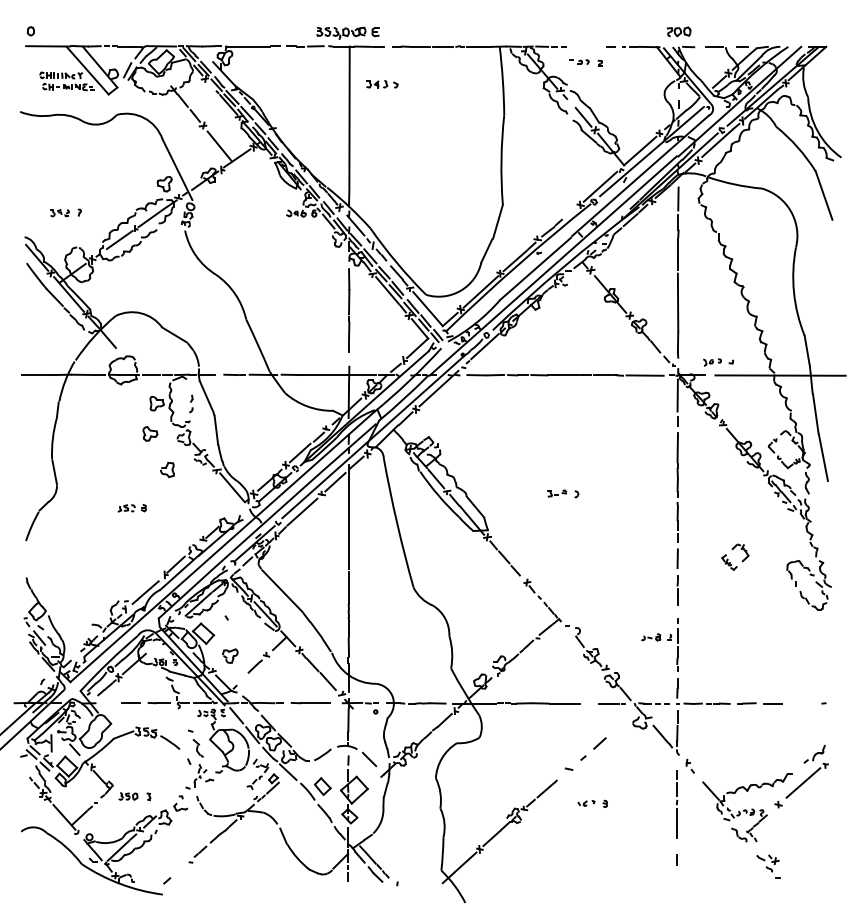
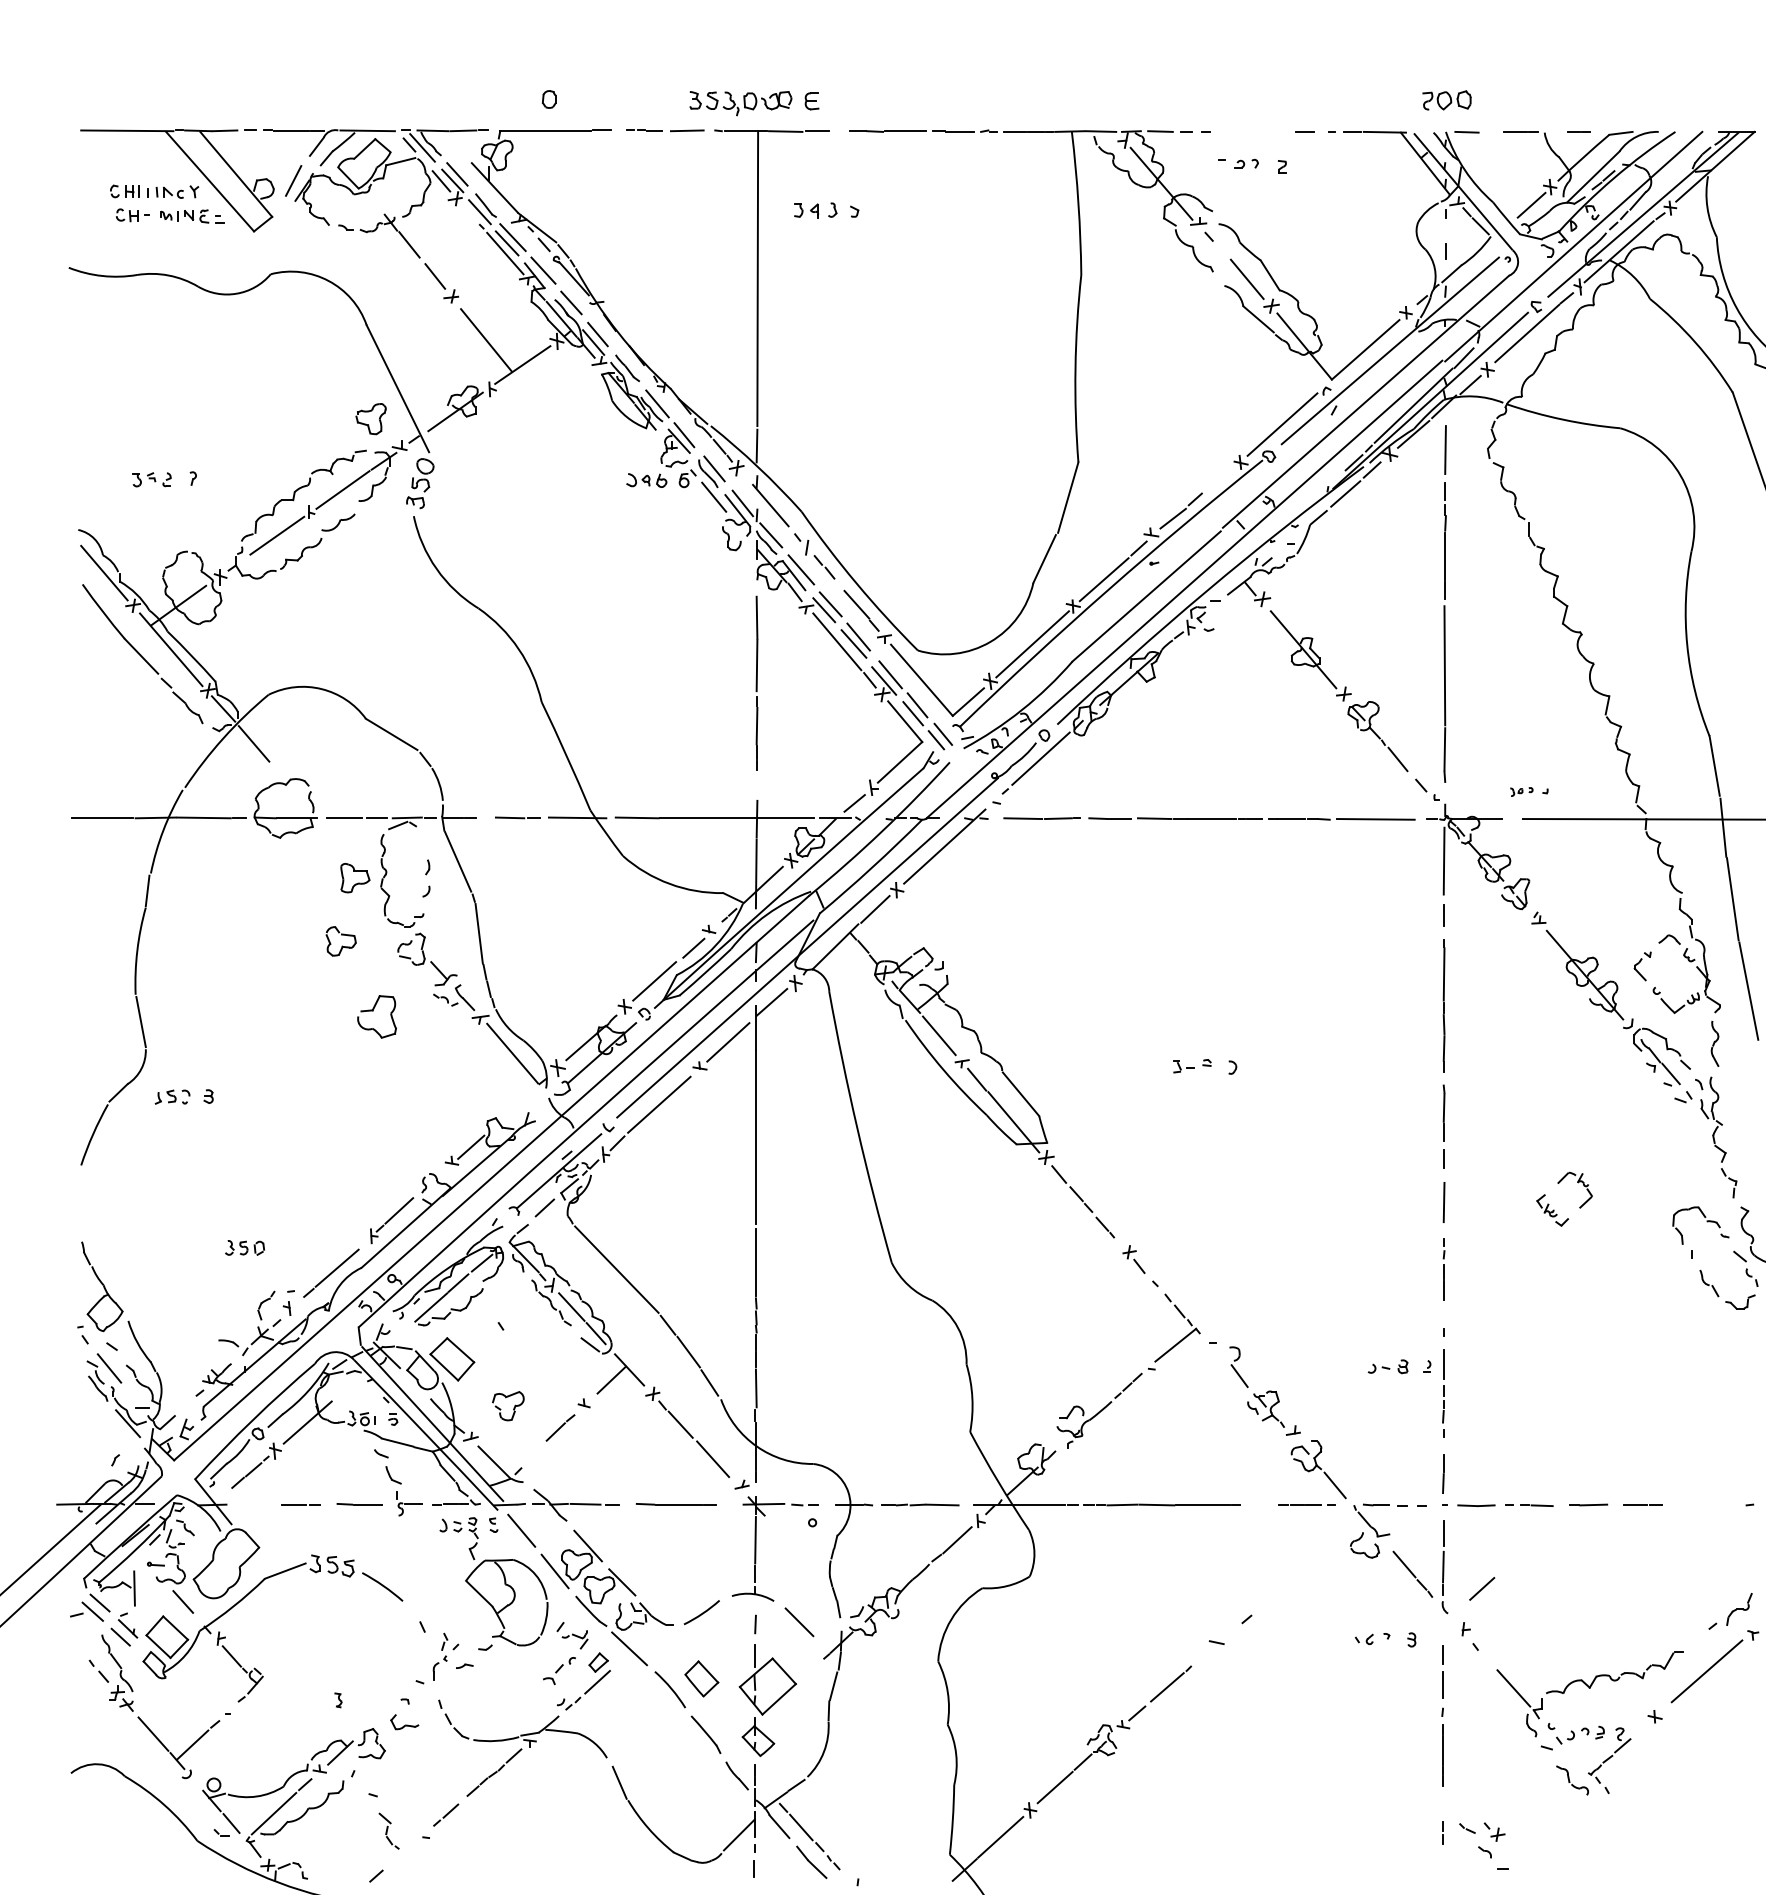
part: (30, 31) -> (548, 99), moved
part: (718, 362) -> (1529, 792), size x0.6
part: (167, 469) -> (377, 1015), size x1.4
part: (131, 508) -> (182, 1097), moved
part: (195, 743) -> (383, 1820), moved
line: (599, 743) -> (1481, 1588), moved
part: (128, 796) -> (245, 1247), moved
part: (592, 803) -> (1385, 1639), moved
part: (768, 866) -> (1483, 1846), moved

